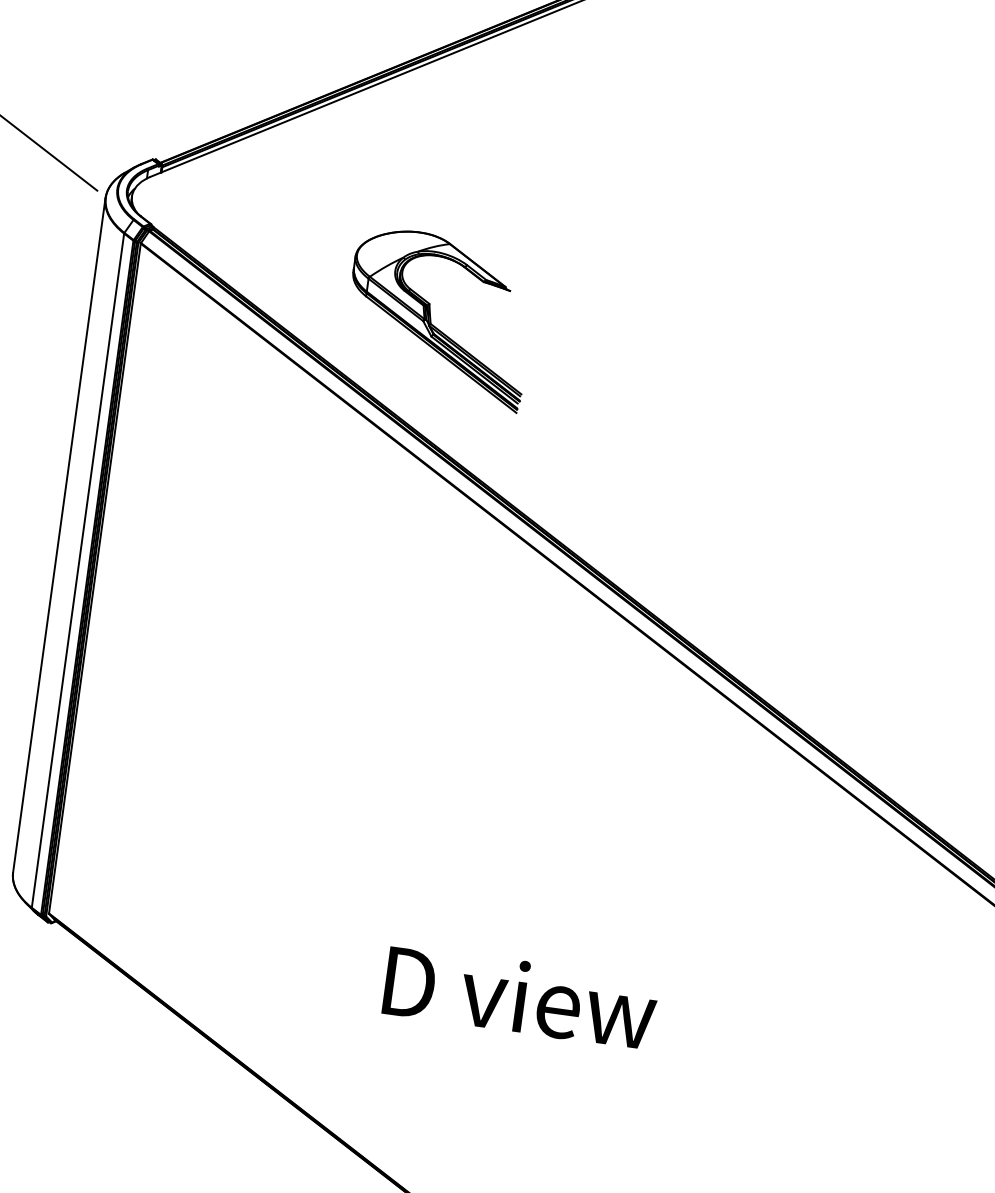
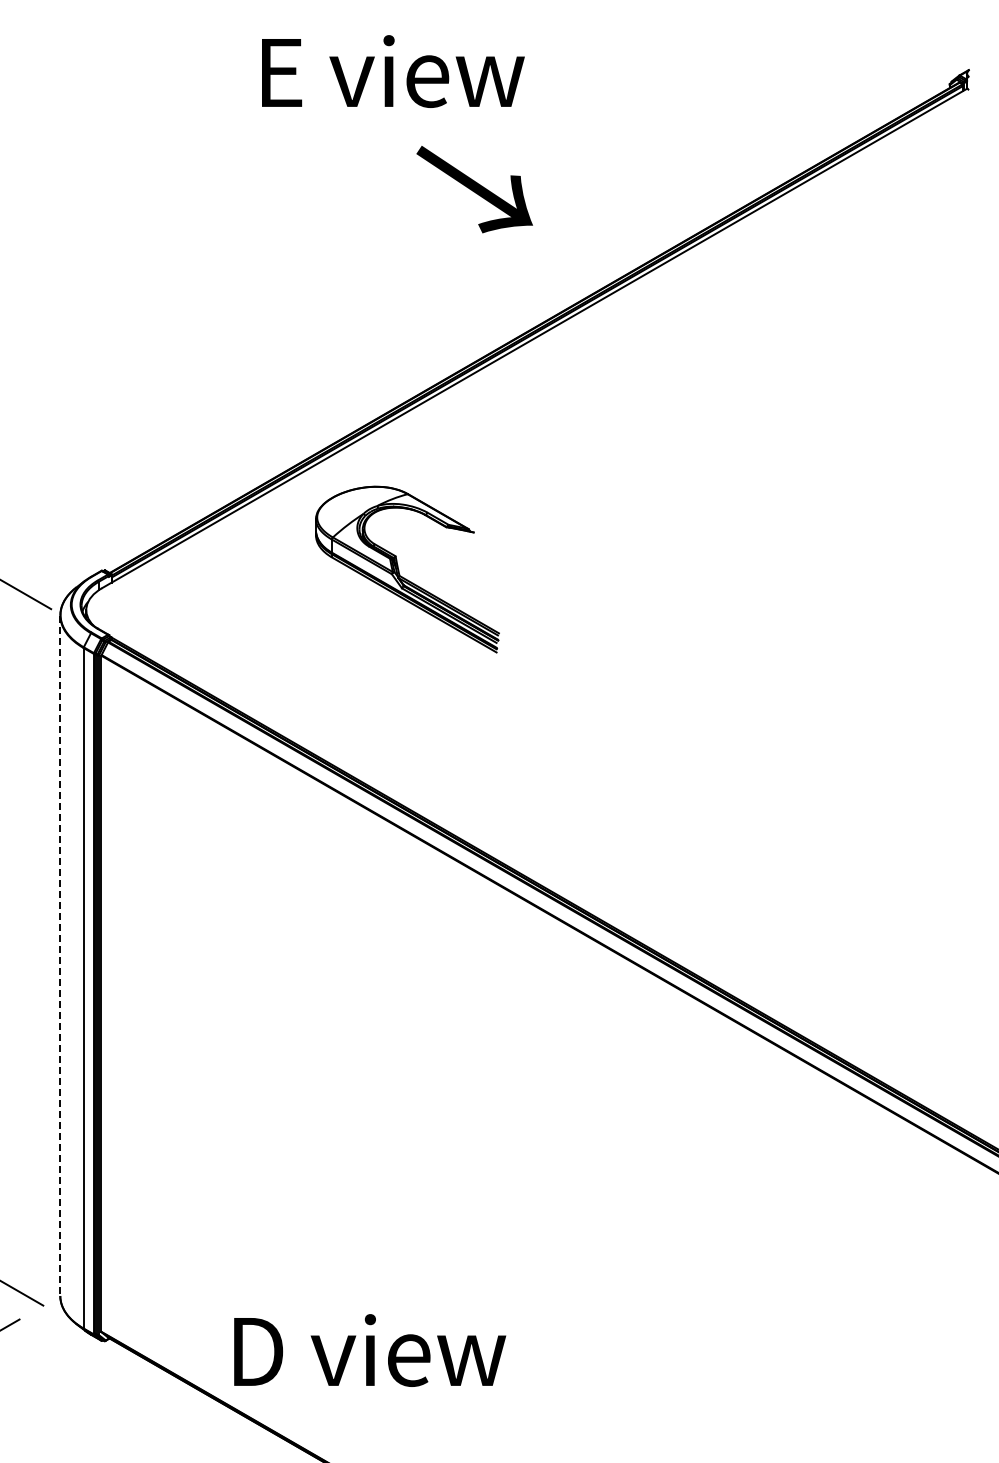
part: (431, 317) -> (399, 569), moved
line: (59, 536) -> (60, 956), solid -> dashed
text: (521, 997) -> (370, 1350), moved

